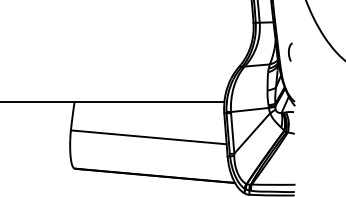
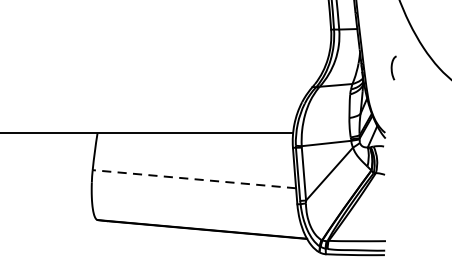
curve: (289, 51) -> (392, 67), moved
line: (148, 137) -> (194, 179), solid -> dashed

